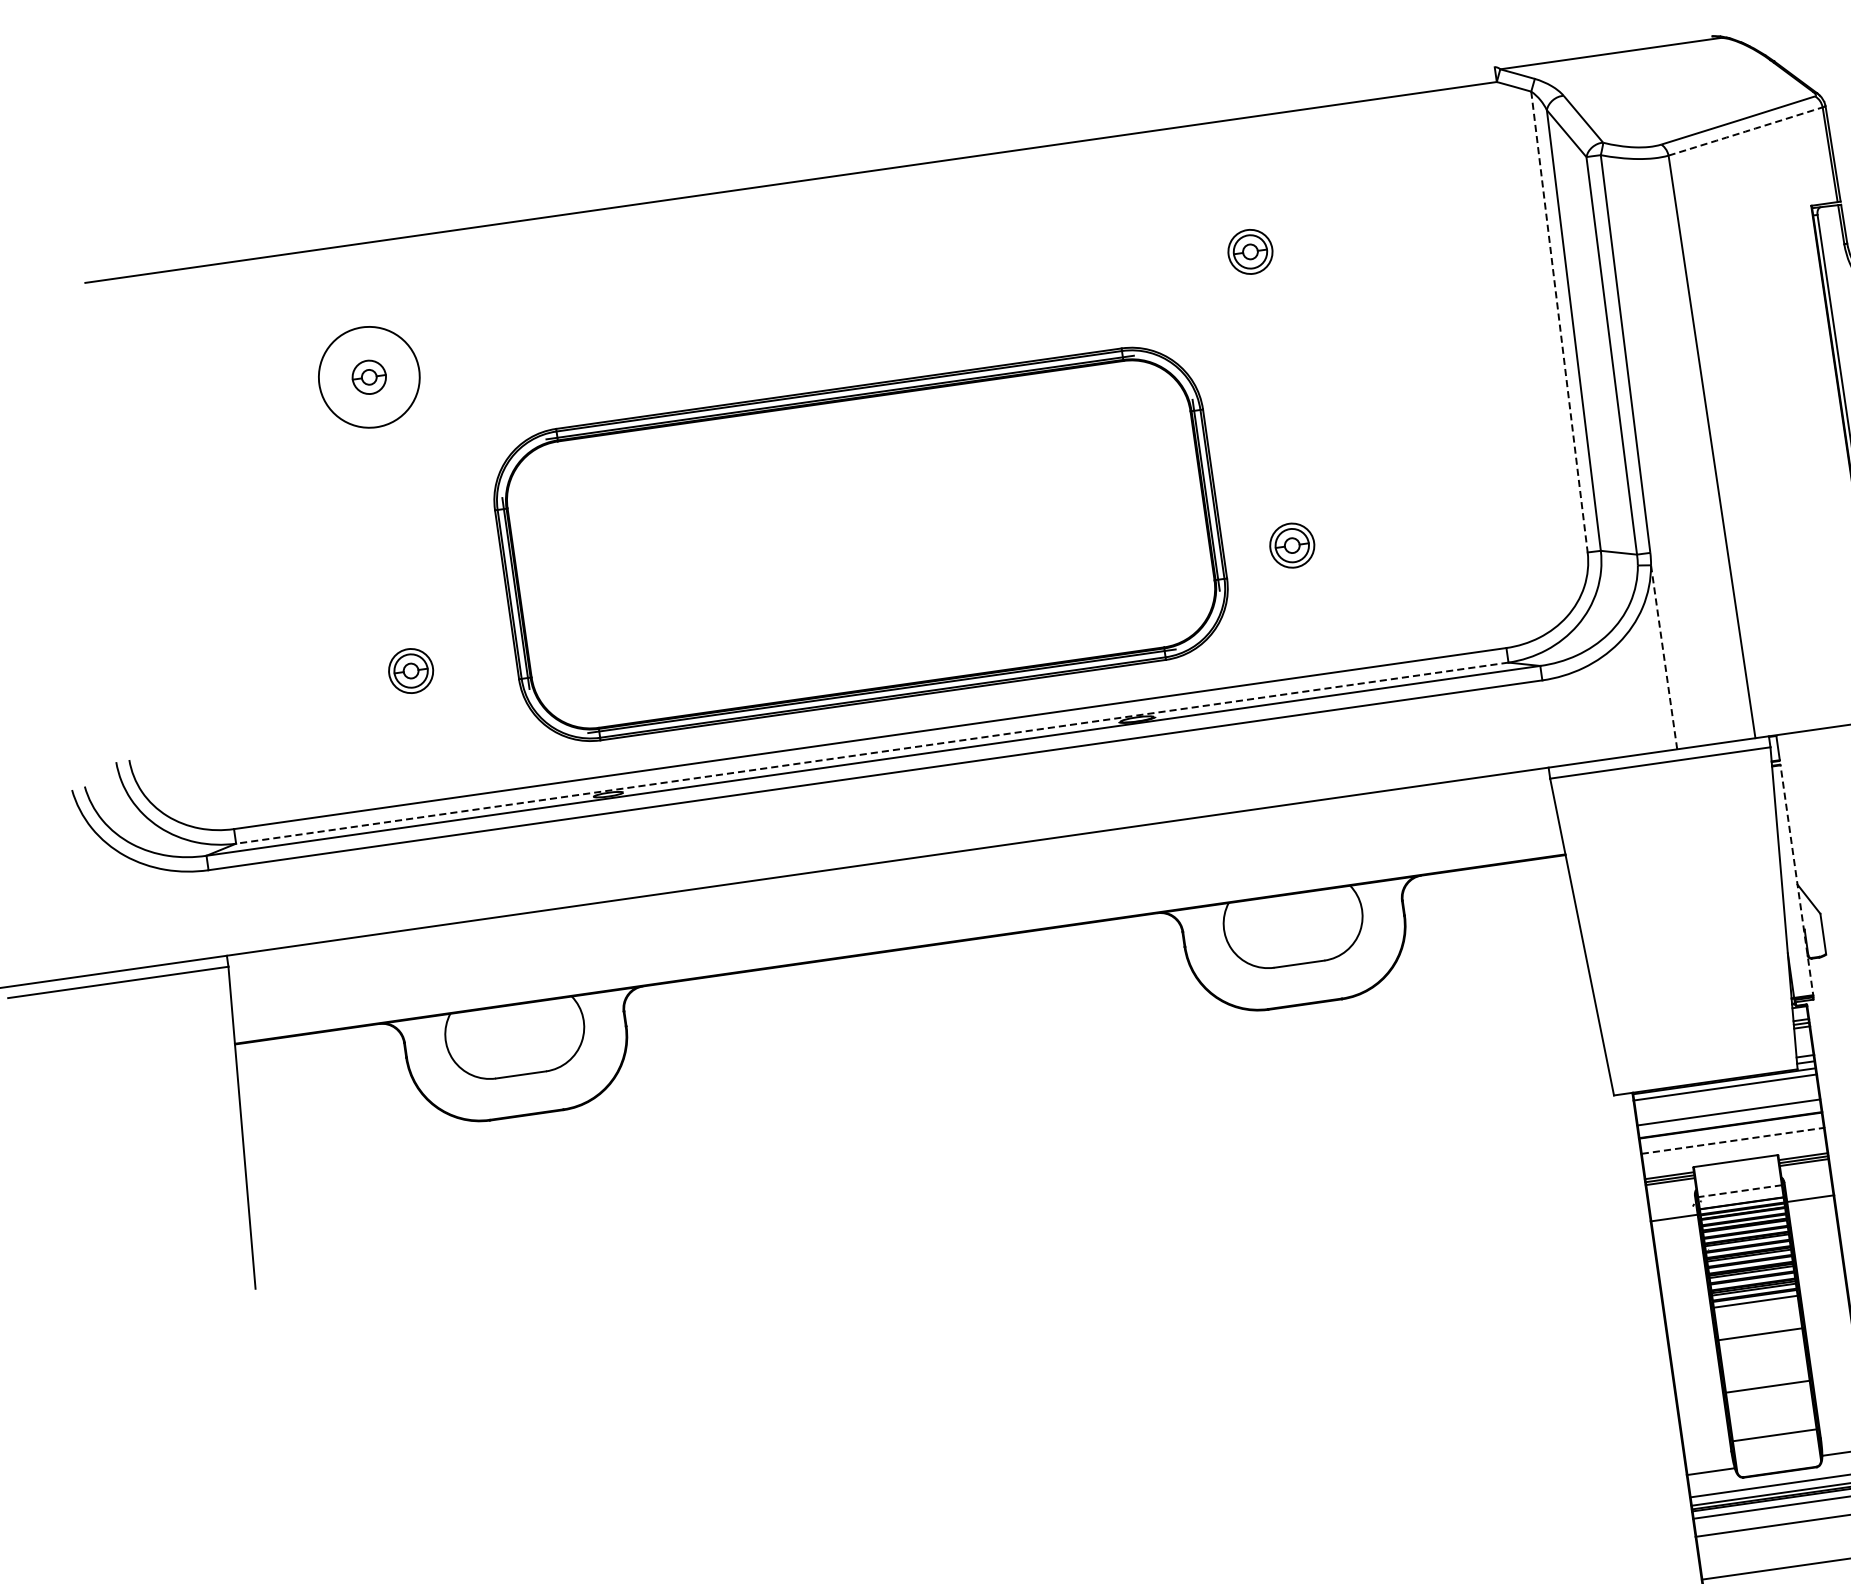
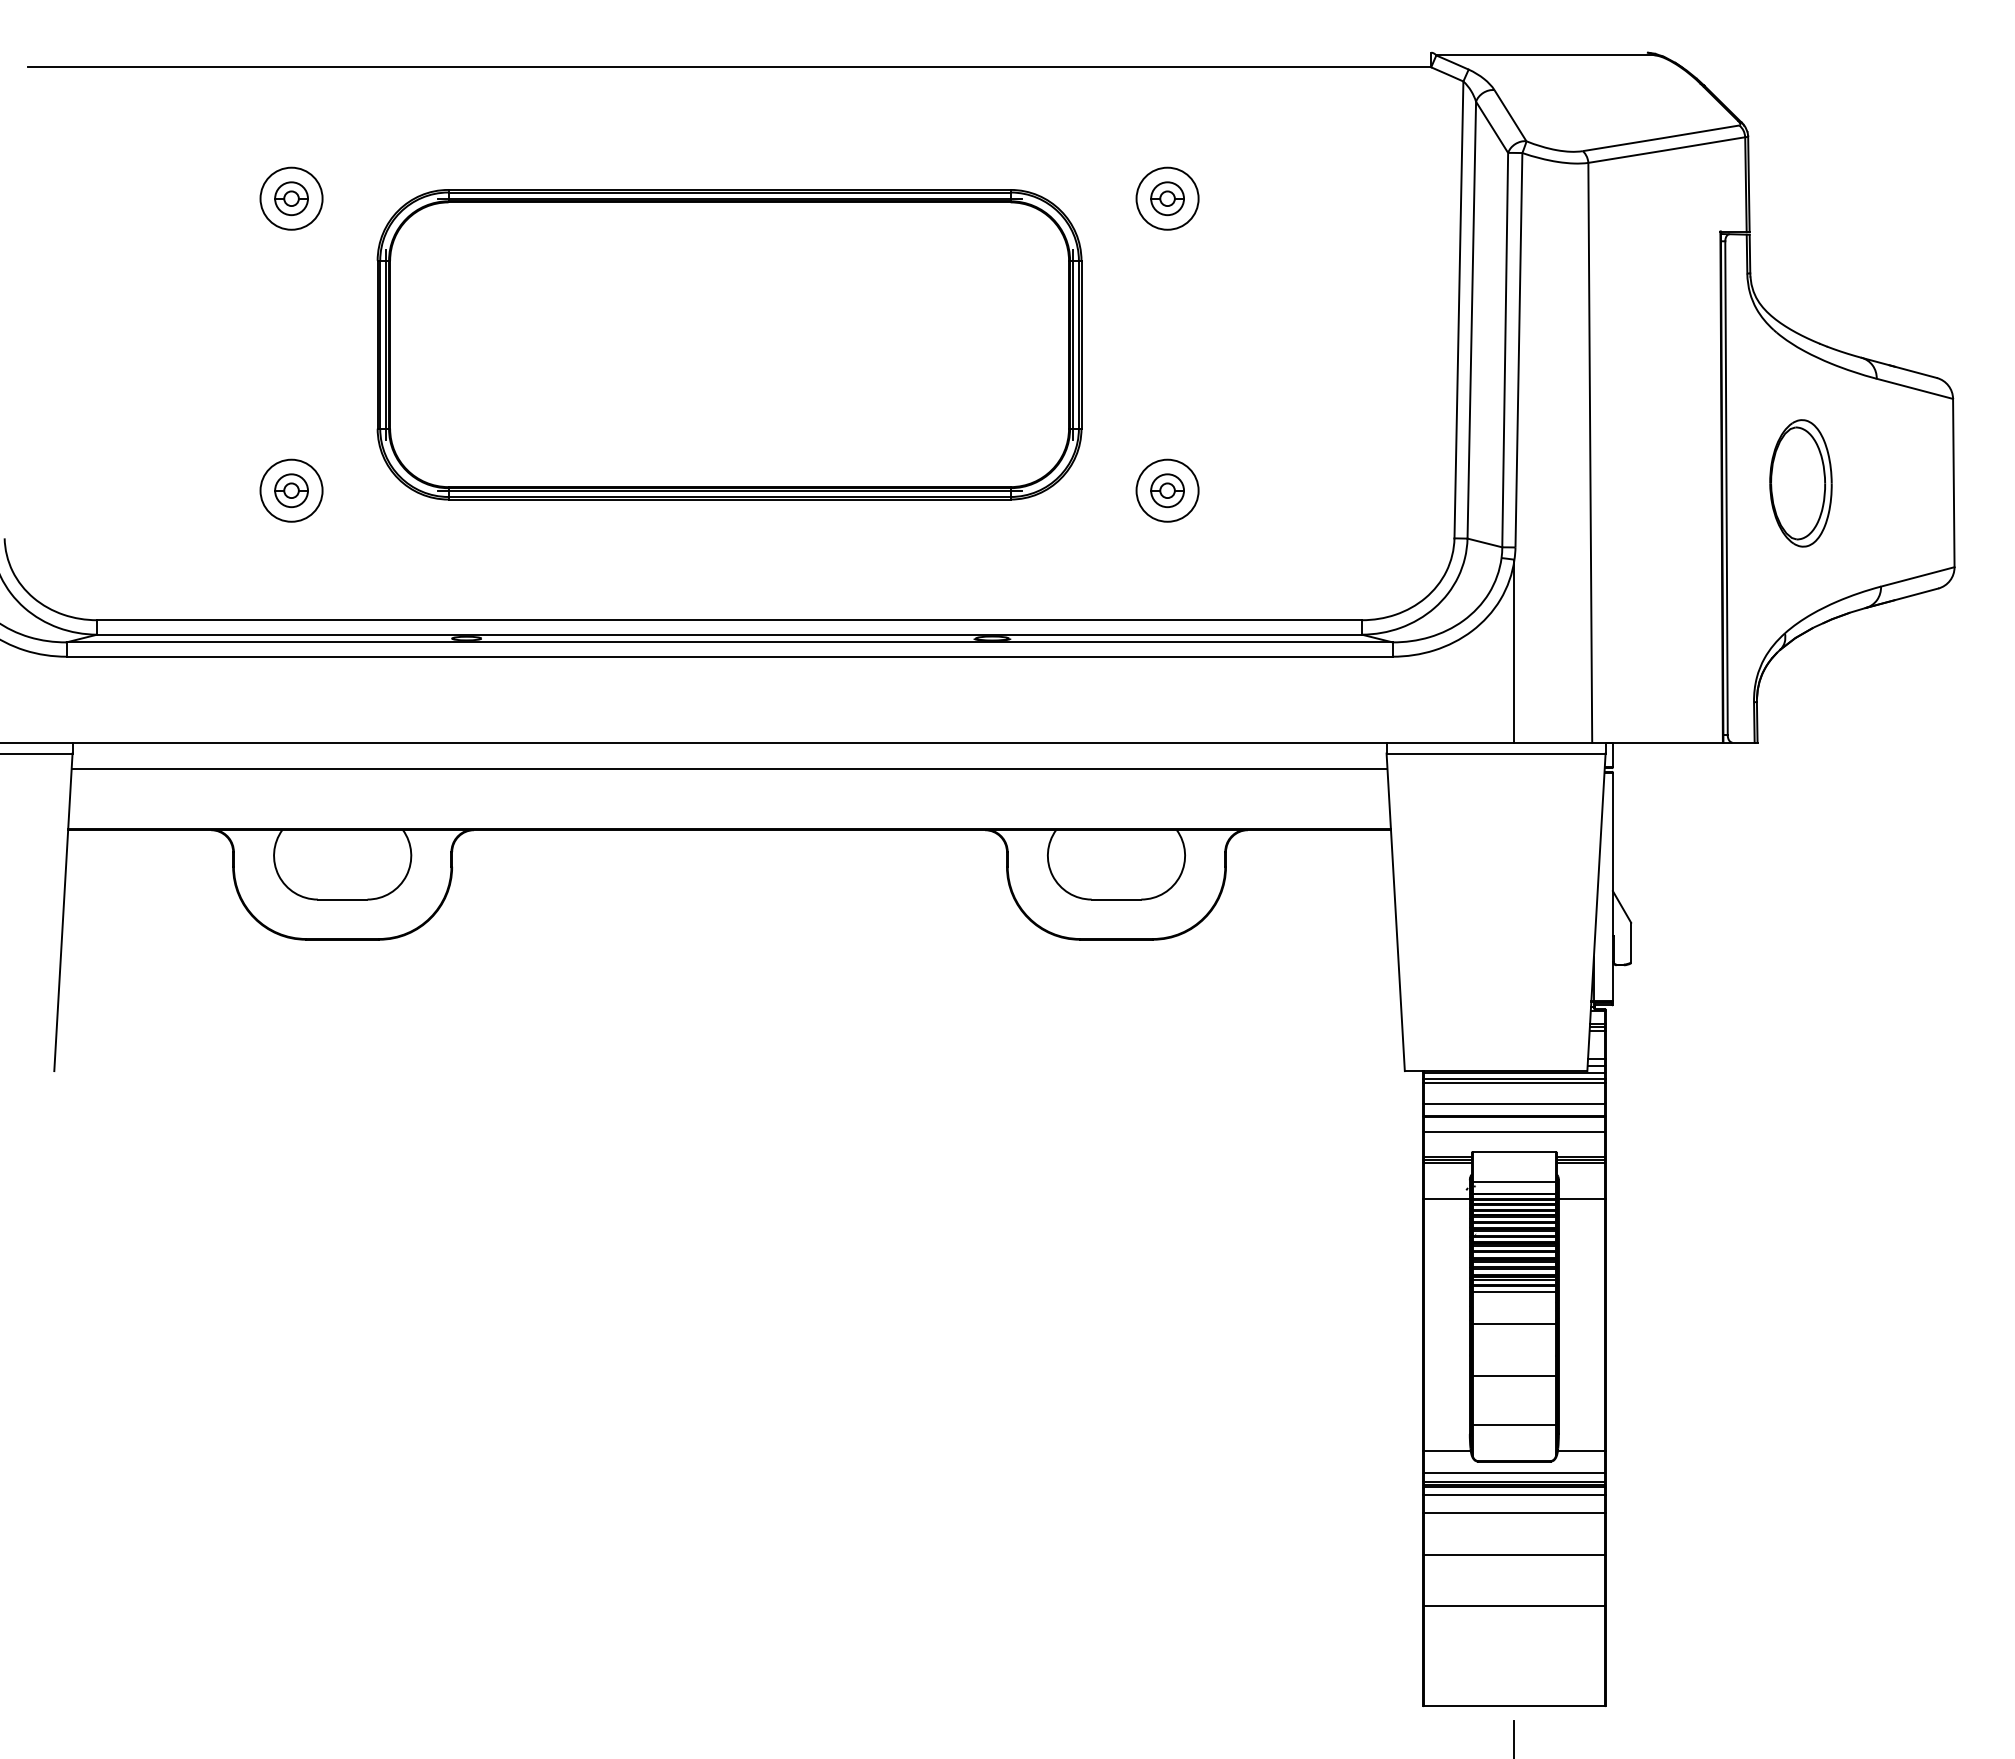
arc: (1745, 131) -> (1666, 150), dashed -> solid
circle: (1250, 251) -> (1167, 198), size x1.43
line: (1559, 322) -> (1458, 310), dashed -> solid
circle: (369, 377) -> (291, 198), size x0.62
part: (860, 544) -> (729, 344), moved
circle: (1292, 545) -> (1167, 490), size x1.43
line: (1664, 656) -> (1514, 650), dashed -> solid
circle: (411, 670) -> (291, 490), size x1.43
line: (872, 752) -> (729, 634), dashed -> solid
line: (1796, 882) -> (1612, 888), dashed -> solid
line: (891, 887) -> (729, 768), added
line: (1725, 1091) -> (1514, 1082), added
line: (1732, 1140) -> (1514, 1131), dashed -> solid
line: (1740, 1190) -> (1514, 1181), dashed -> solid

